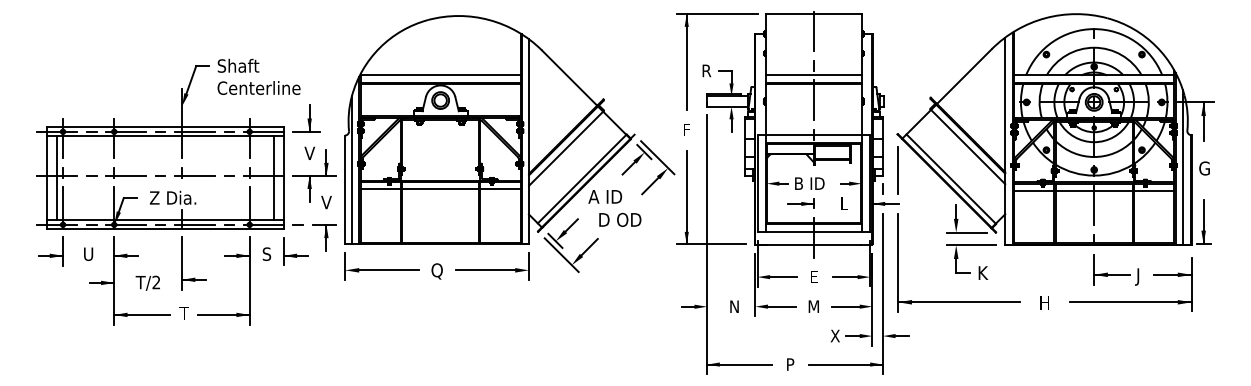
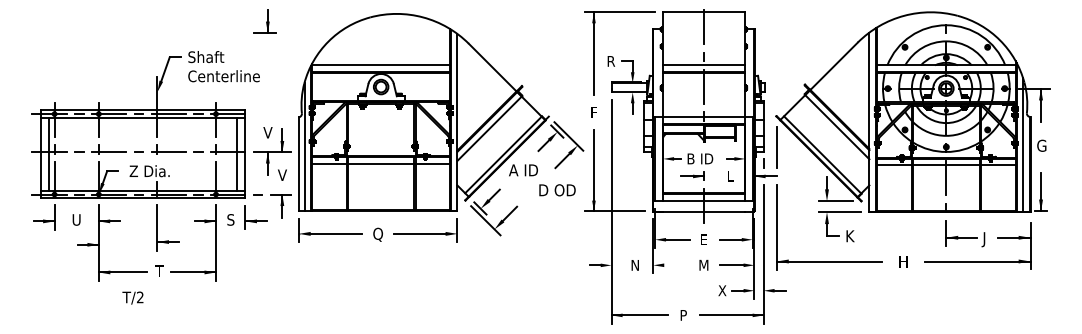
part: (305, 118) -> (264, 21), moved
text: (620, 220) -> (557, 190), moved
text: (147, 282) -> (132, 297), moved
line: (782, 306) -> (676, 265), removed

